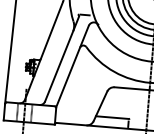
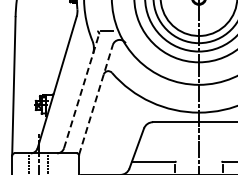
line: (61, 59) -> (81, 91), solid -> dashed
line: (72, 66) -> (96, 99), solid -> dashed

